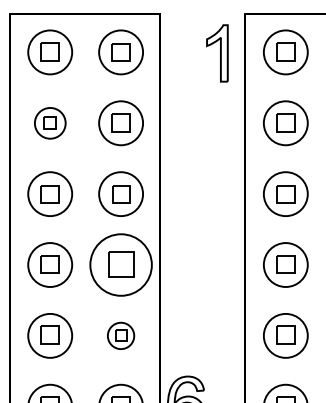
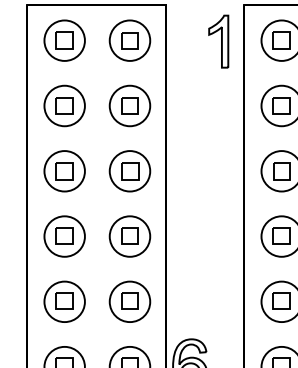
part: (50, 123) -> (64, 106), size x1.43
part: (120, 264) -> (129, 236), size x0.71
part: (120, 335) -> (129, 301), size x1.67

